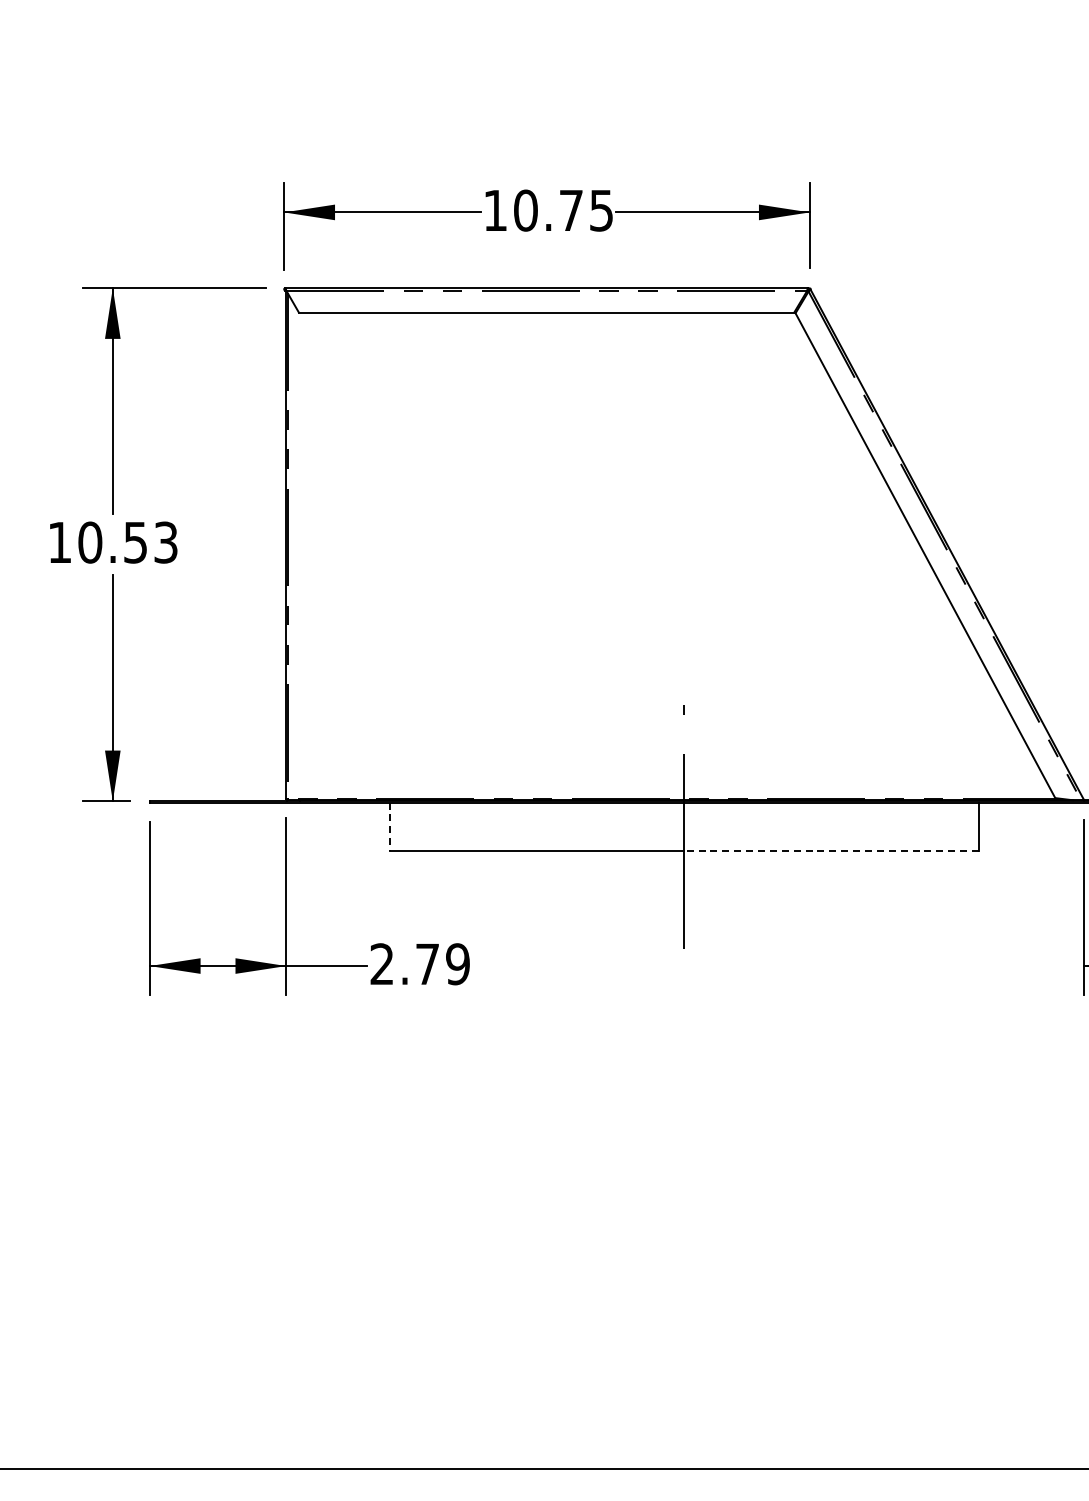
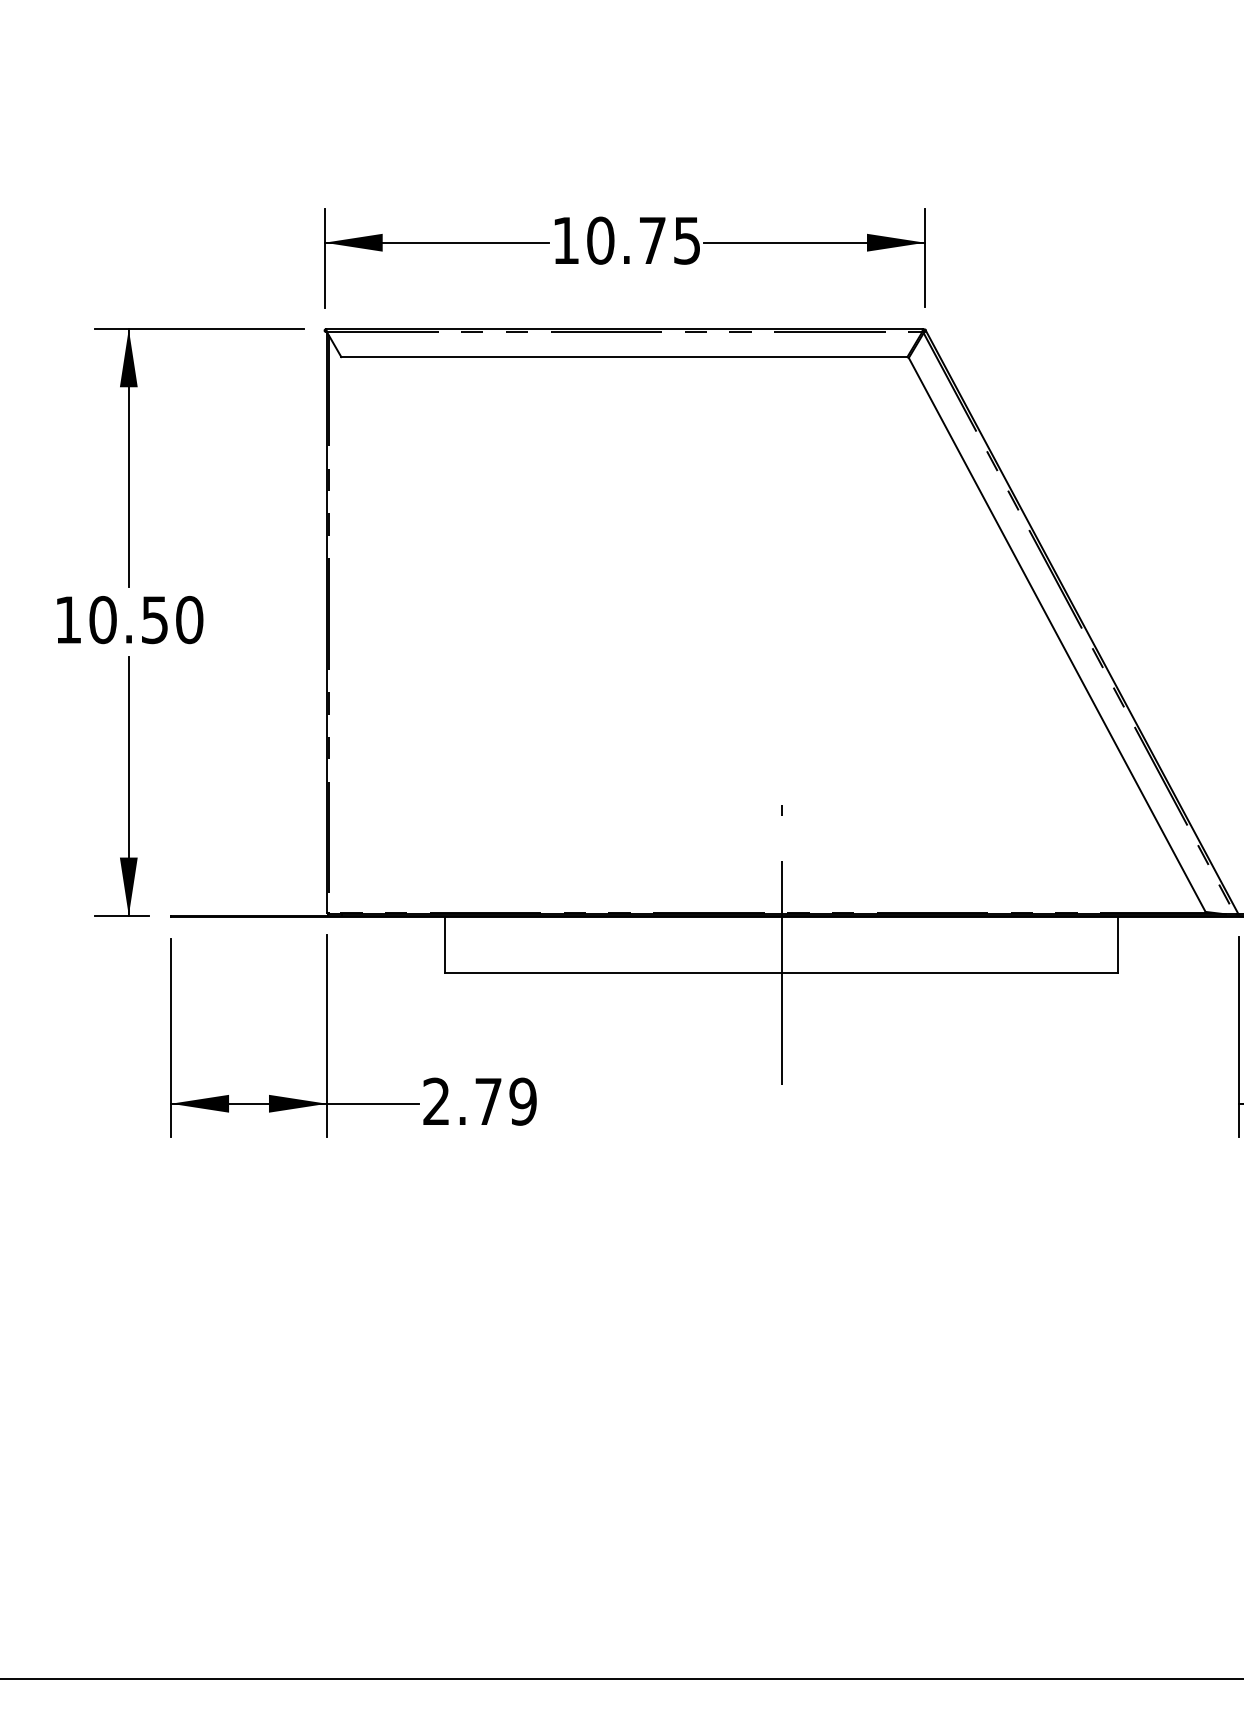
text: (166, 542) -> (190, 619), 10.53 -> 10.50
line: (389, 827) -> (444, 945), dashed -> solid
line: (831, 851) -> (949, 972), dashed -> solid

